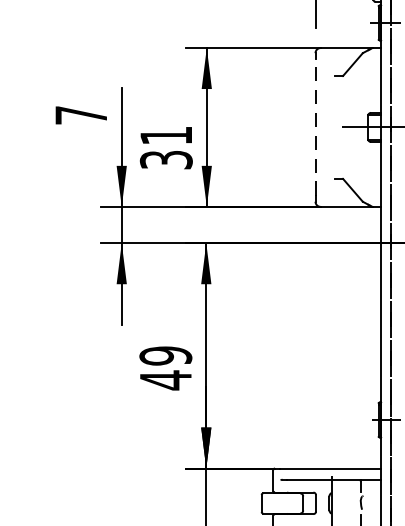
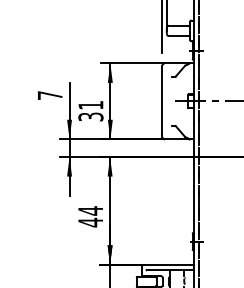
line: (315, 127) -> (162, 101), dashed -> solid
text: (165, 355) -> (90, 210), 49 -> 44

